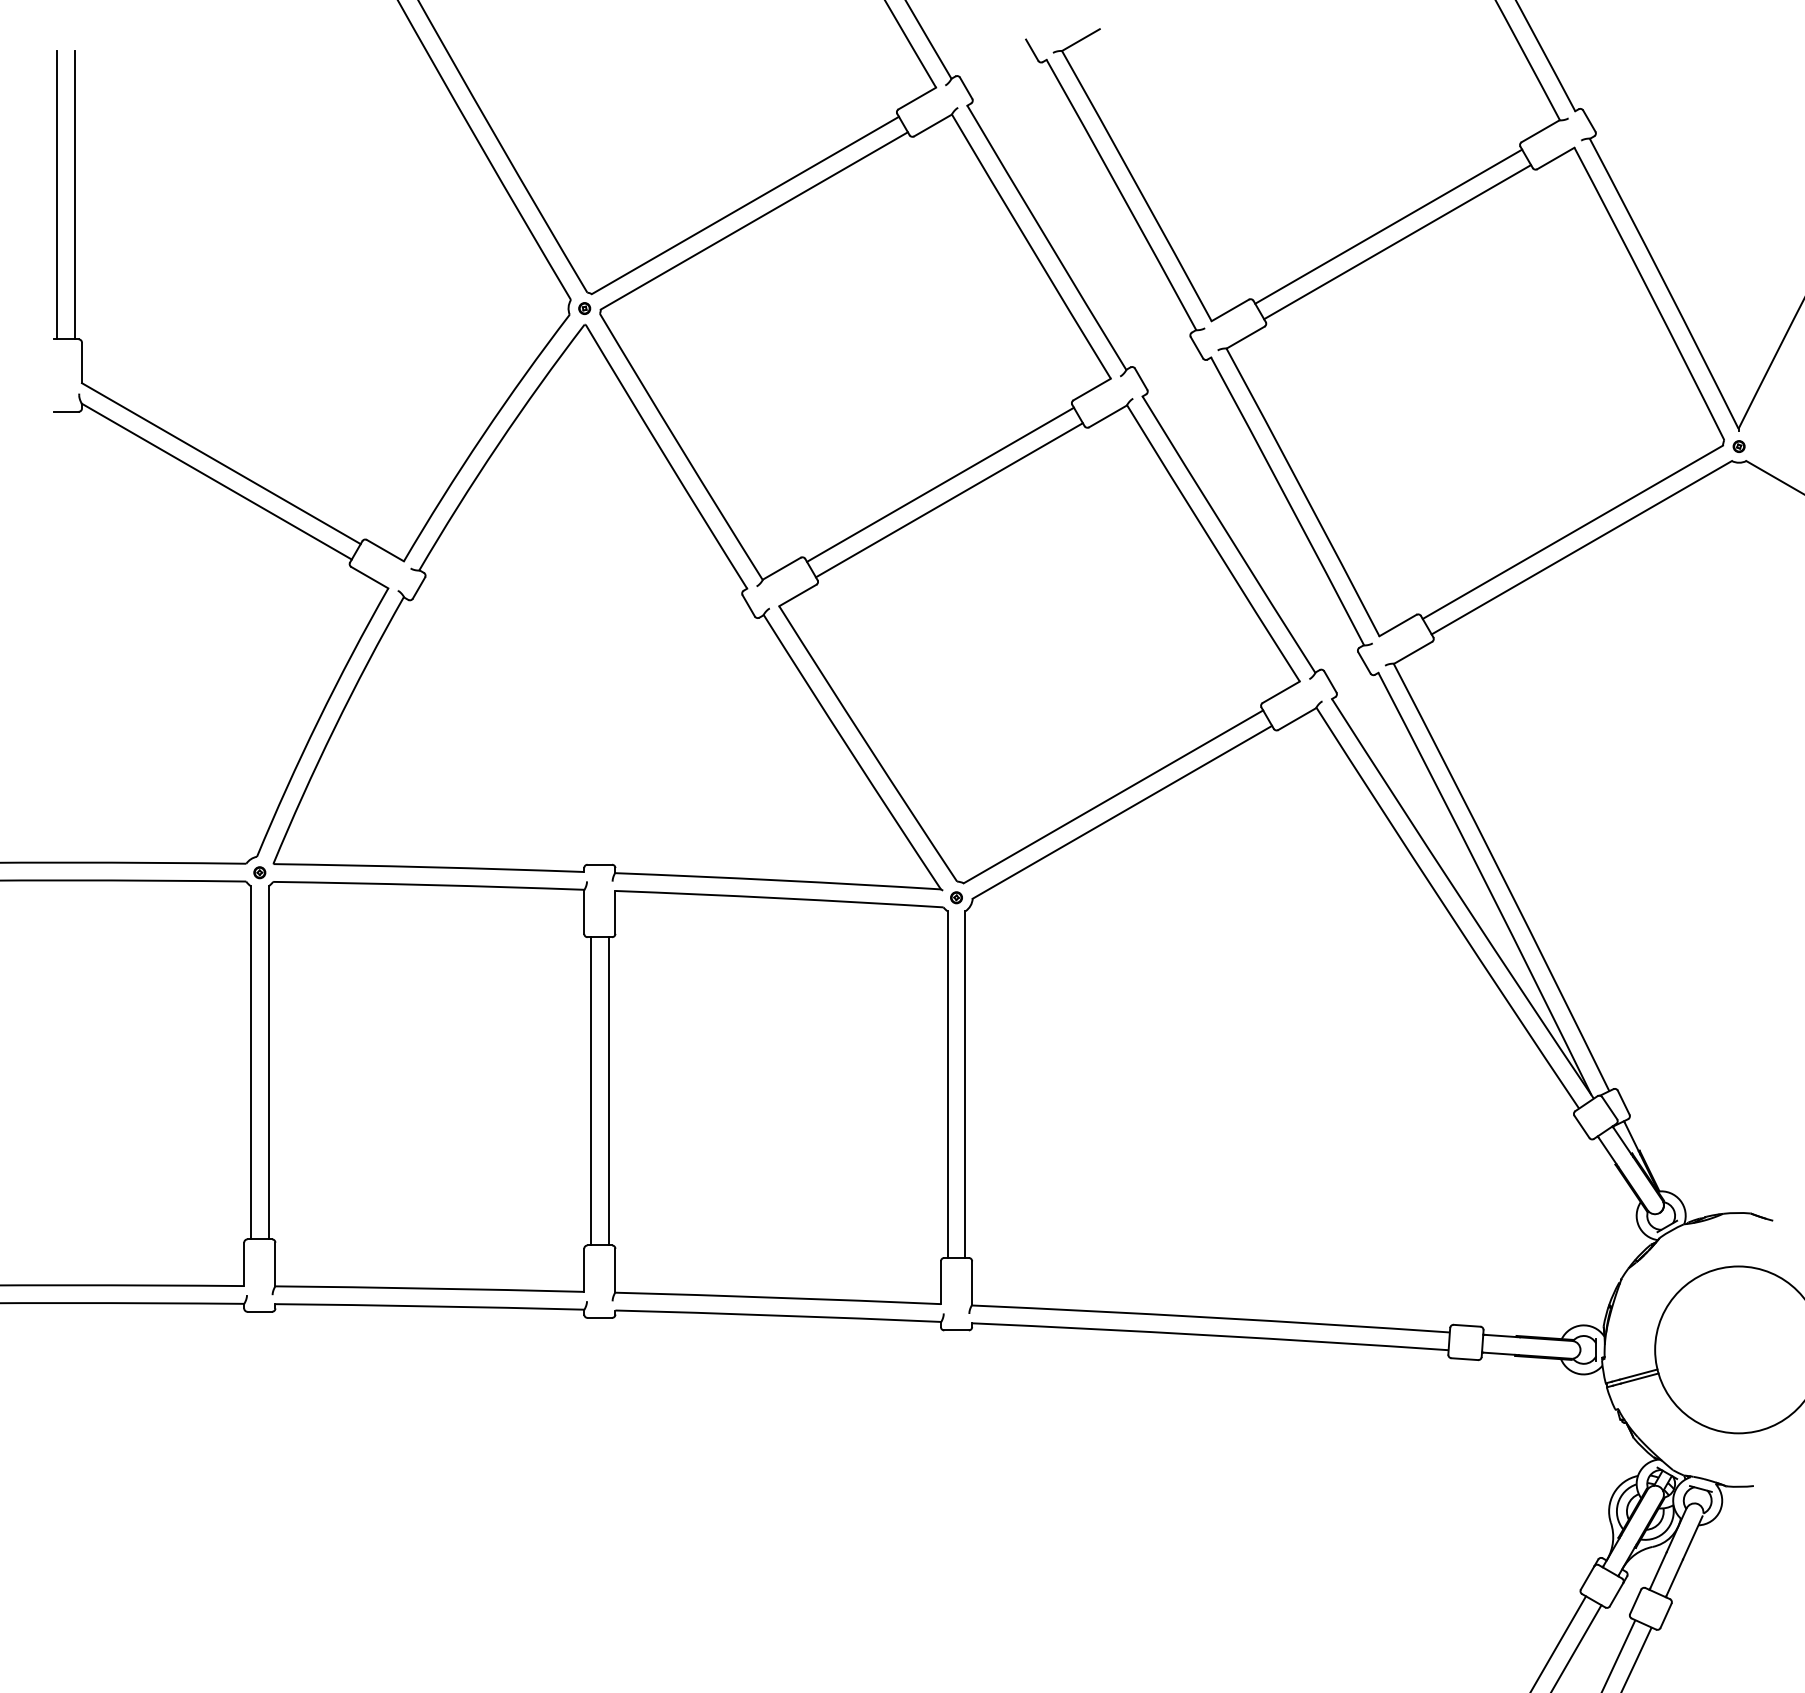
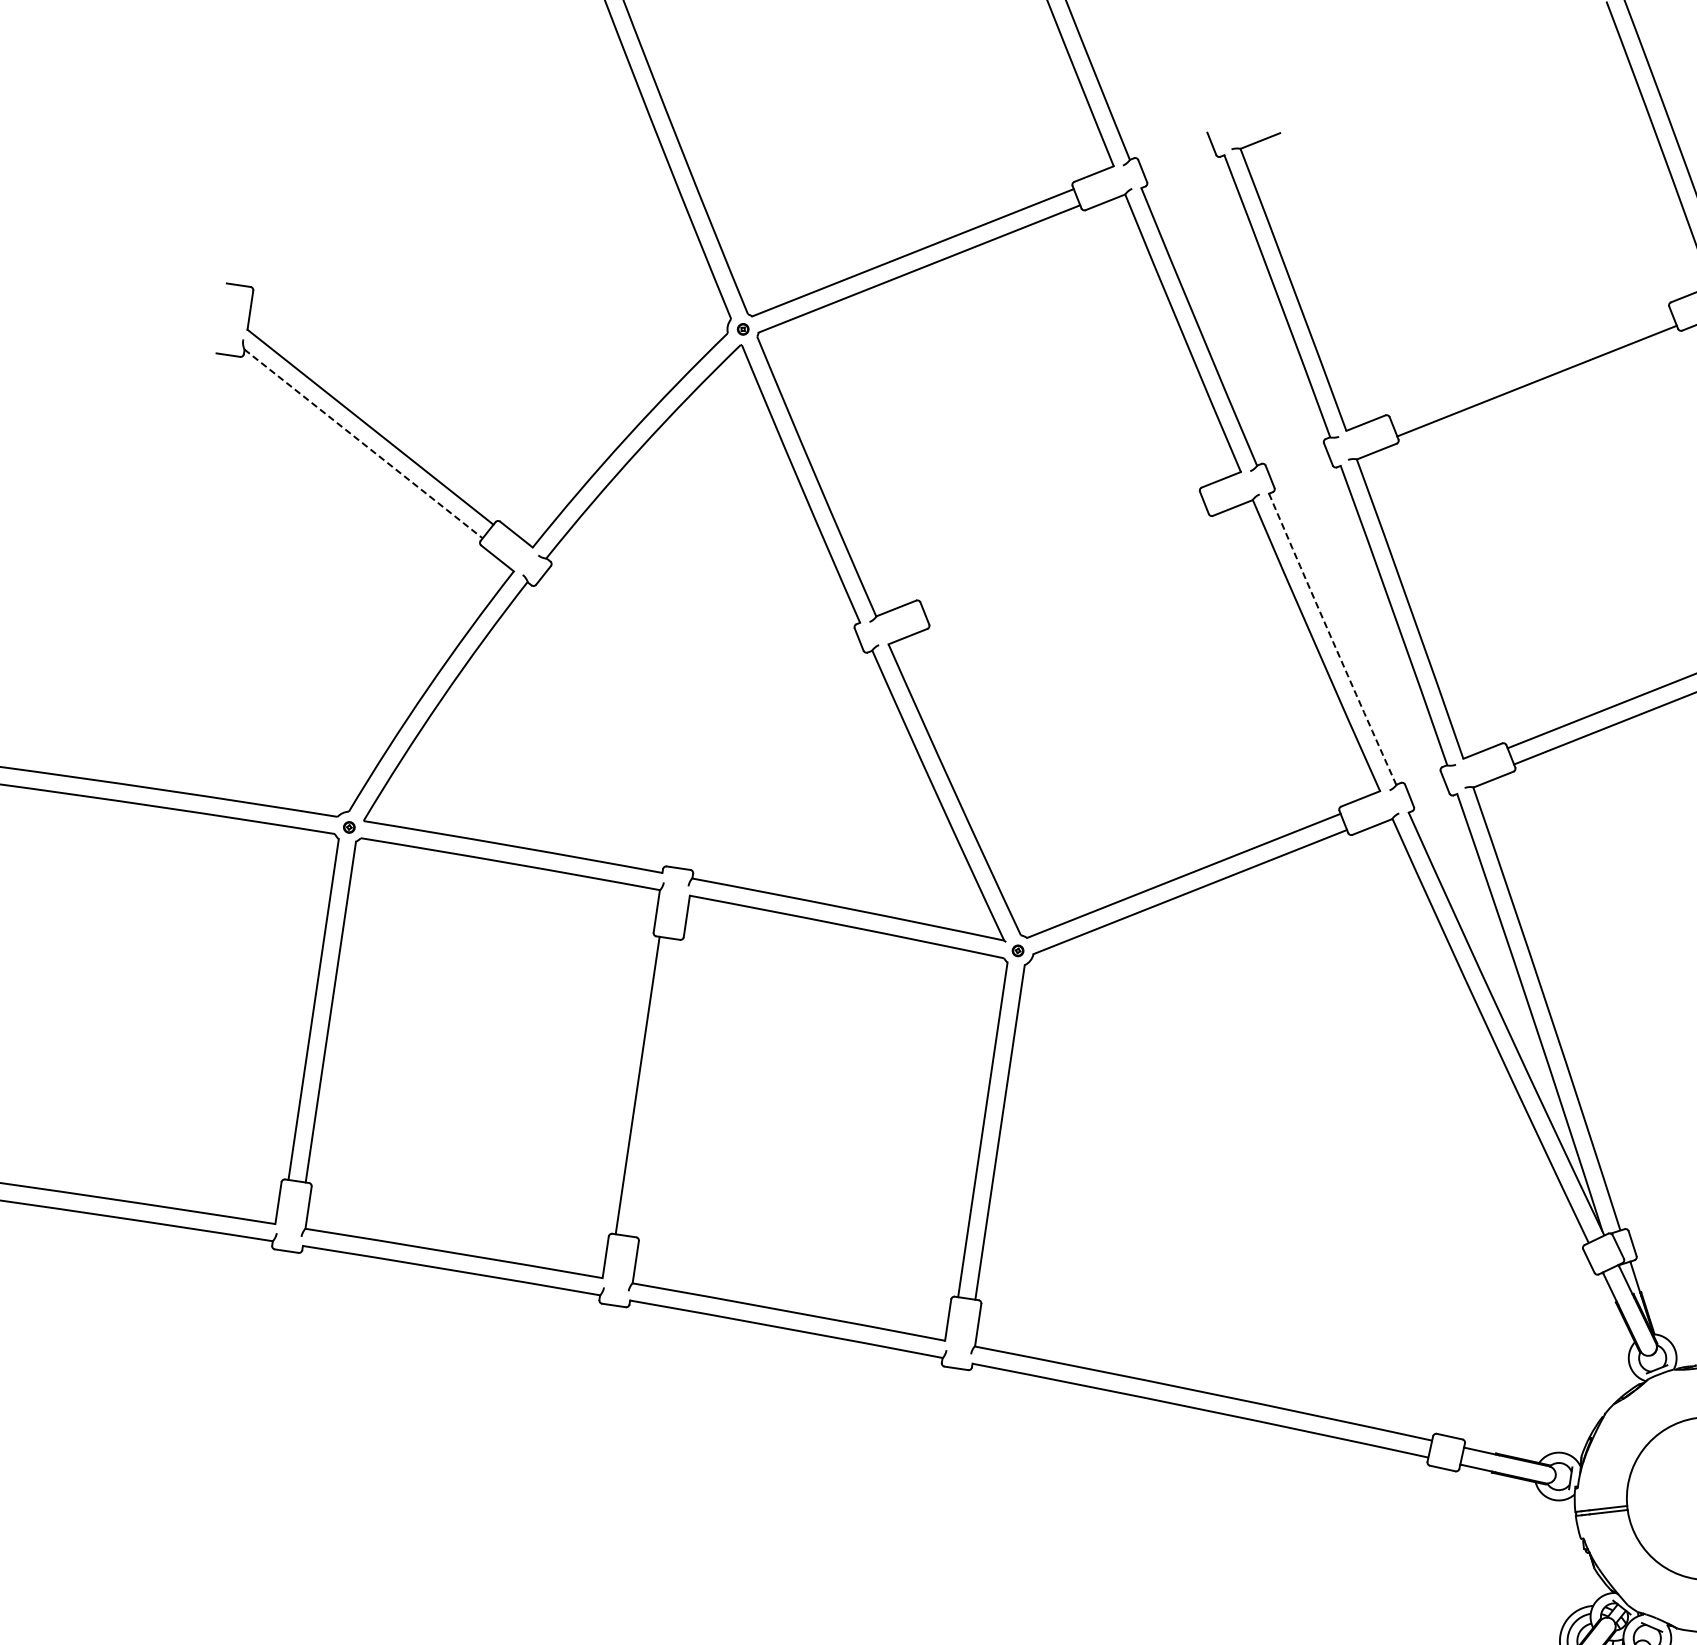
line: (57, 194) -> (250, 144), removed
line: (75, 194) -> (268, 146), removed
line: (1388, 226) -> (1530, 364), removed
line: (216, 481) -> (363, 443), solid -> dashed
line: (940, 484) -> (1061, 549), removed
line: (948, 500) -> (1066, 566), removed
arc: (1228, 535) -> (1332, 640), solid -> dashed
line: (608, 1091) -> (654, 1088), removed

